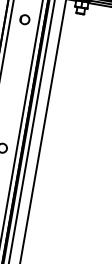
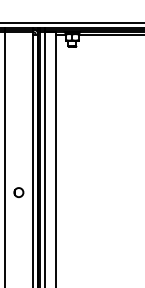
circle: (24, 19) -> (18, 61), removed

